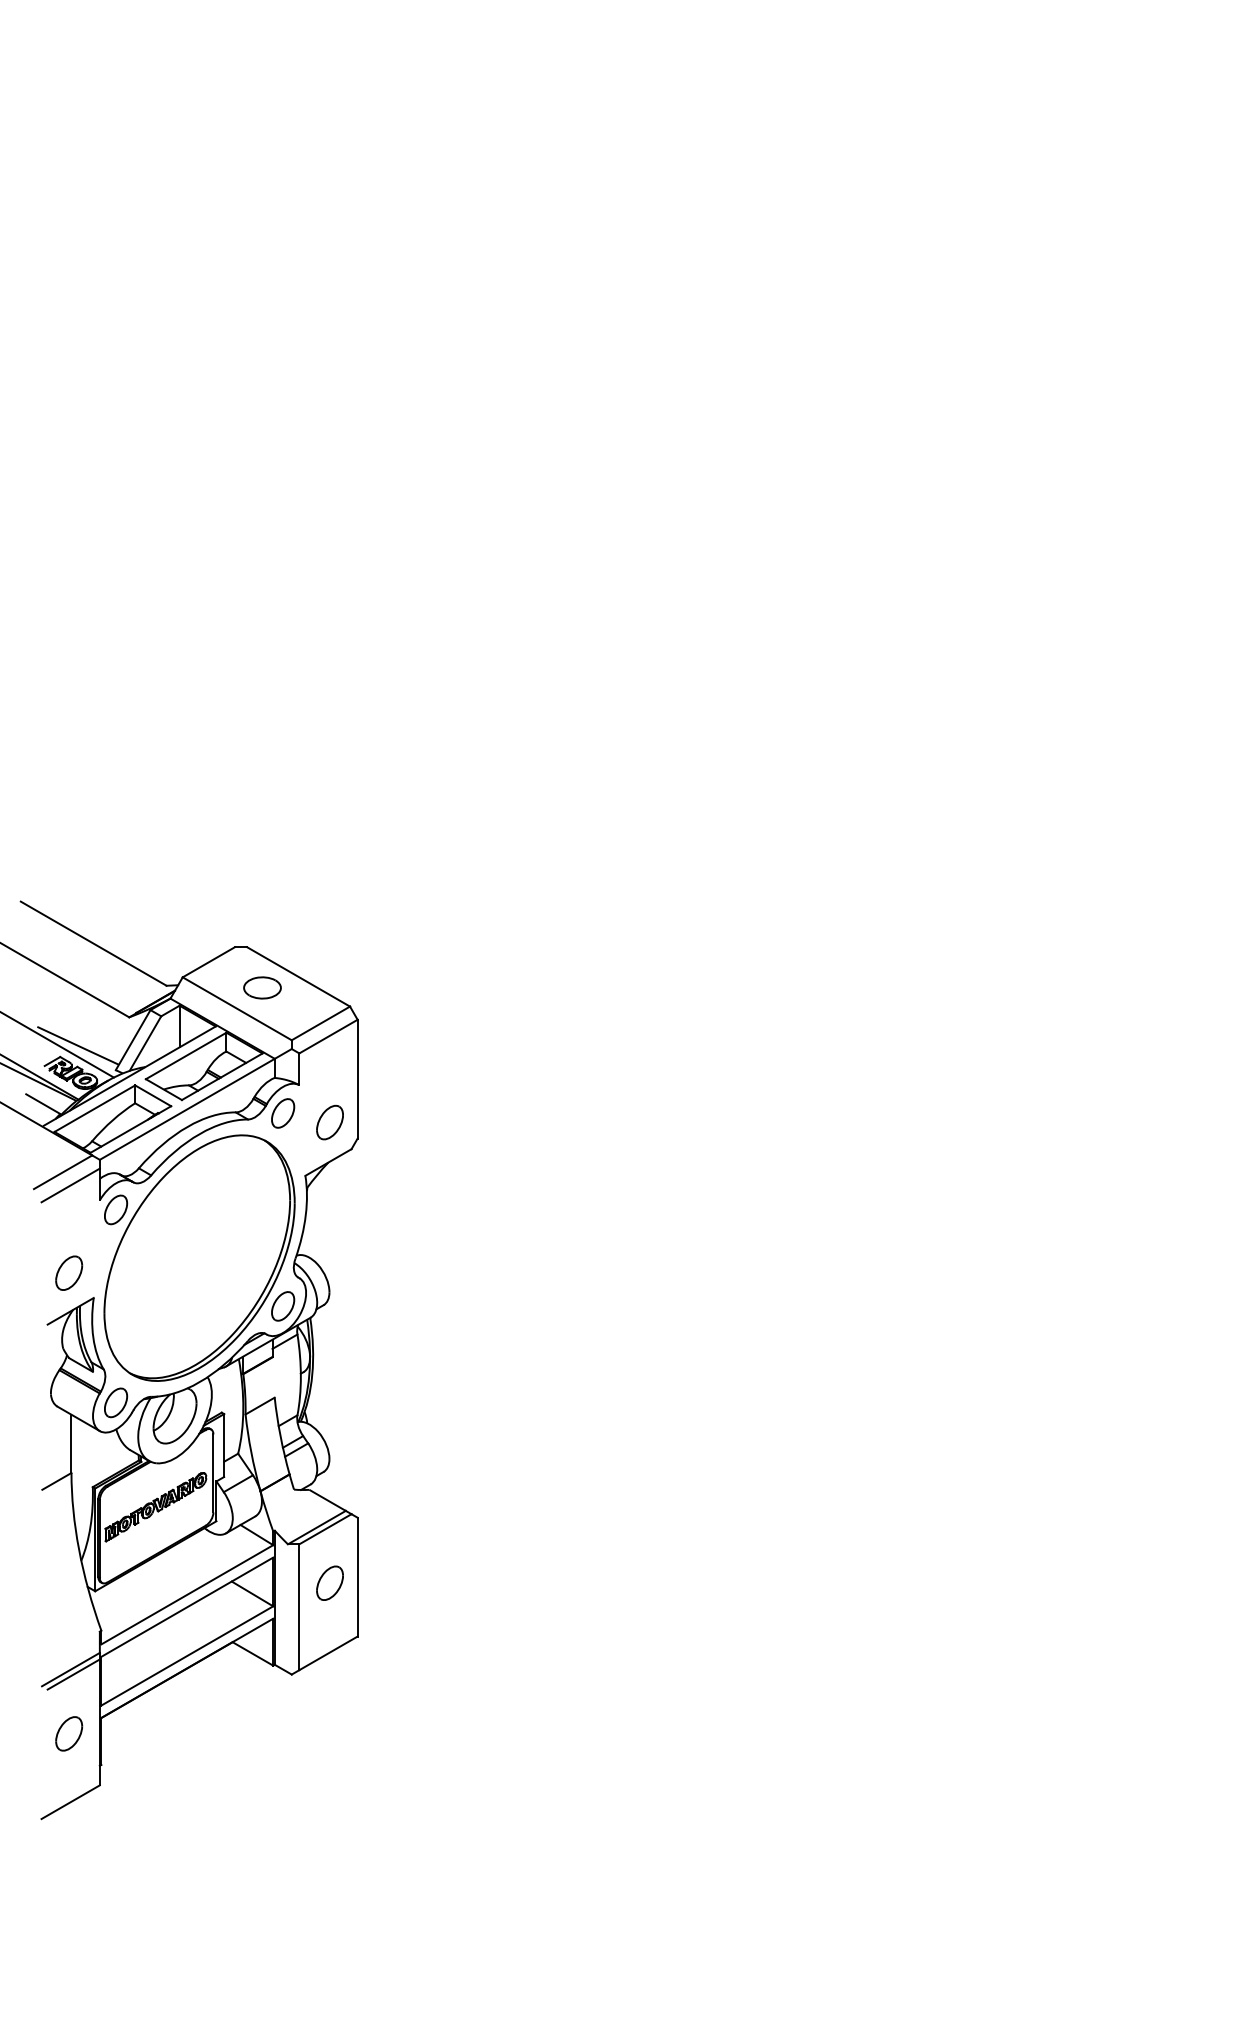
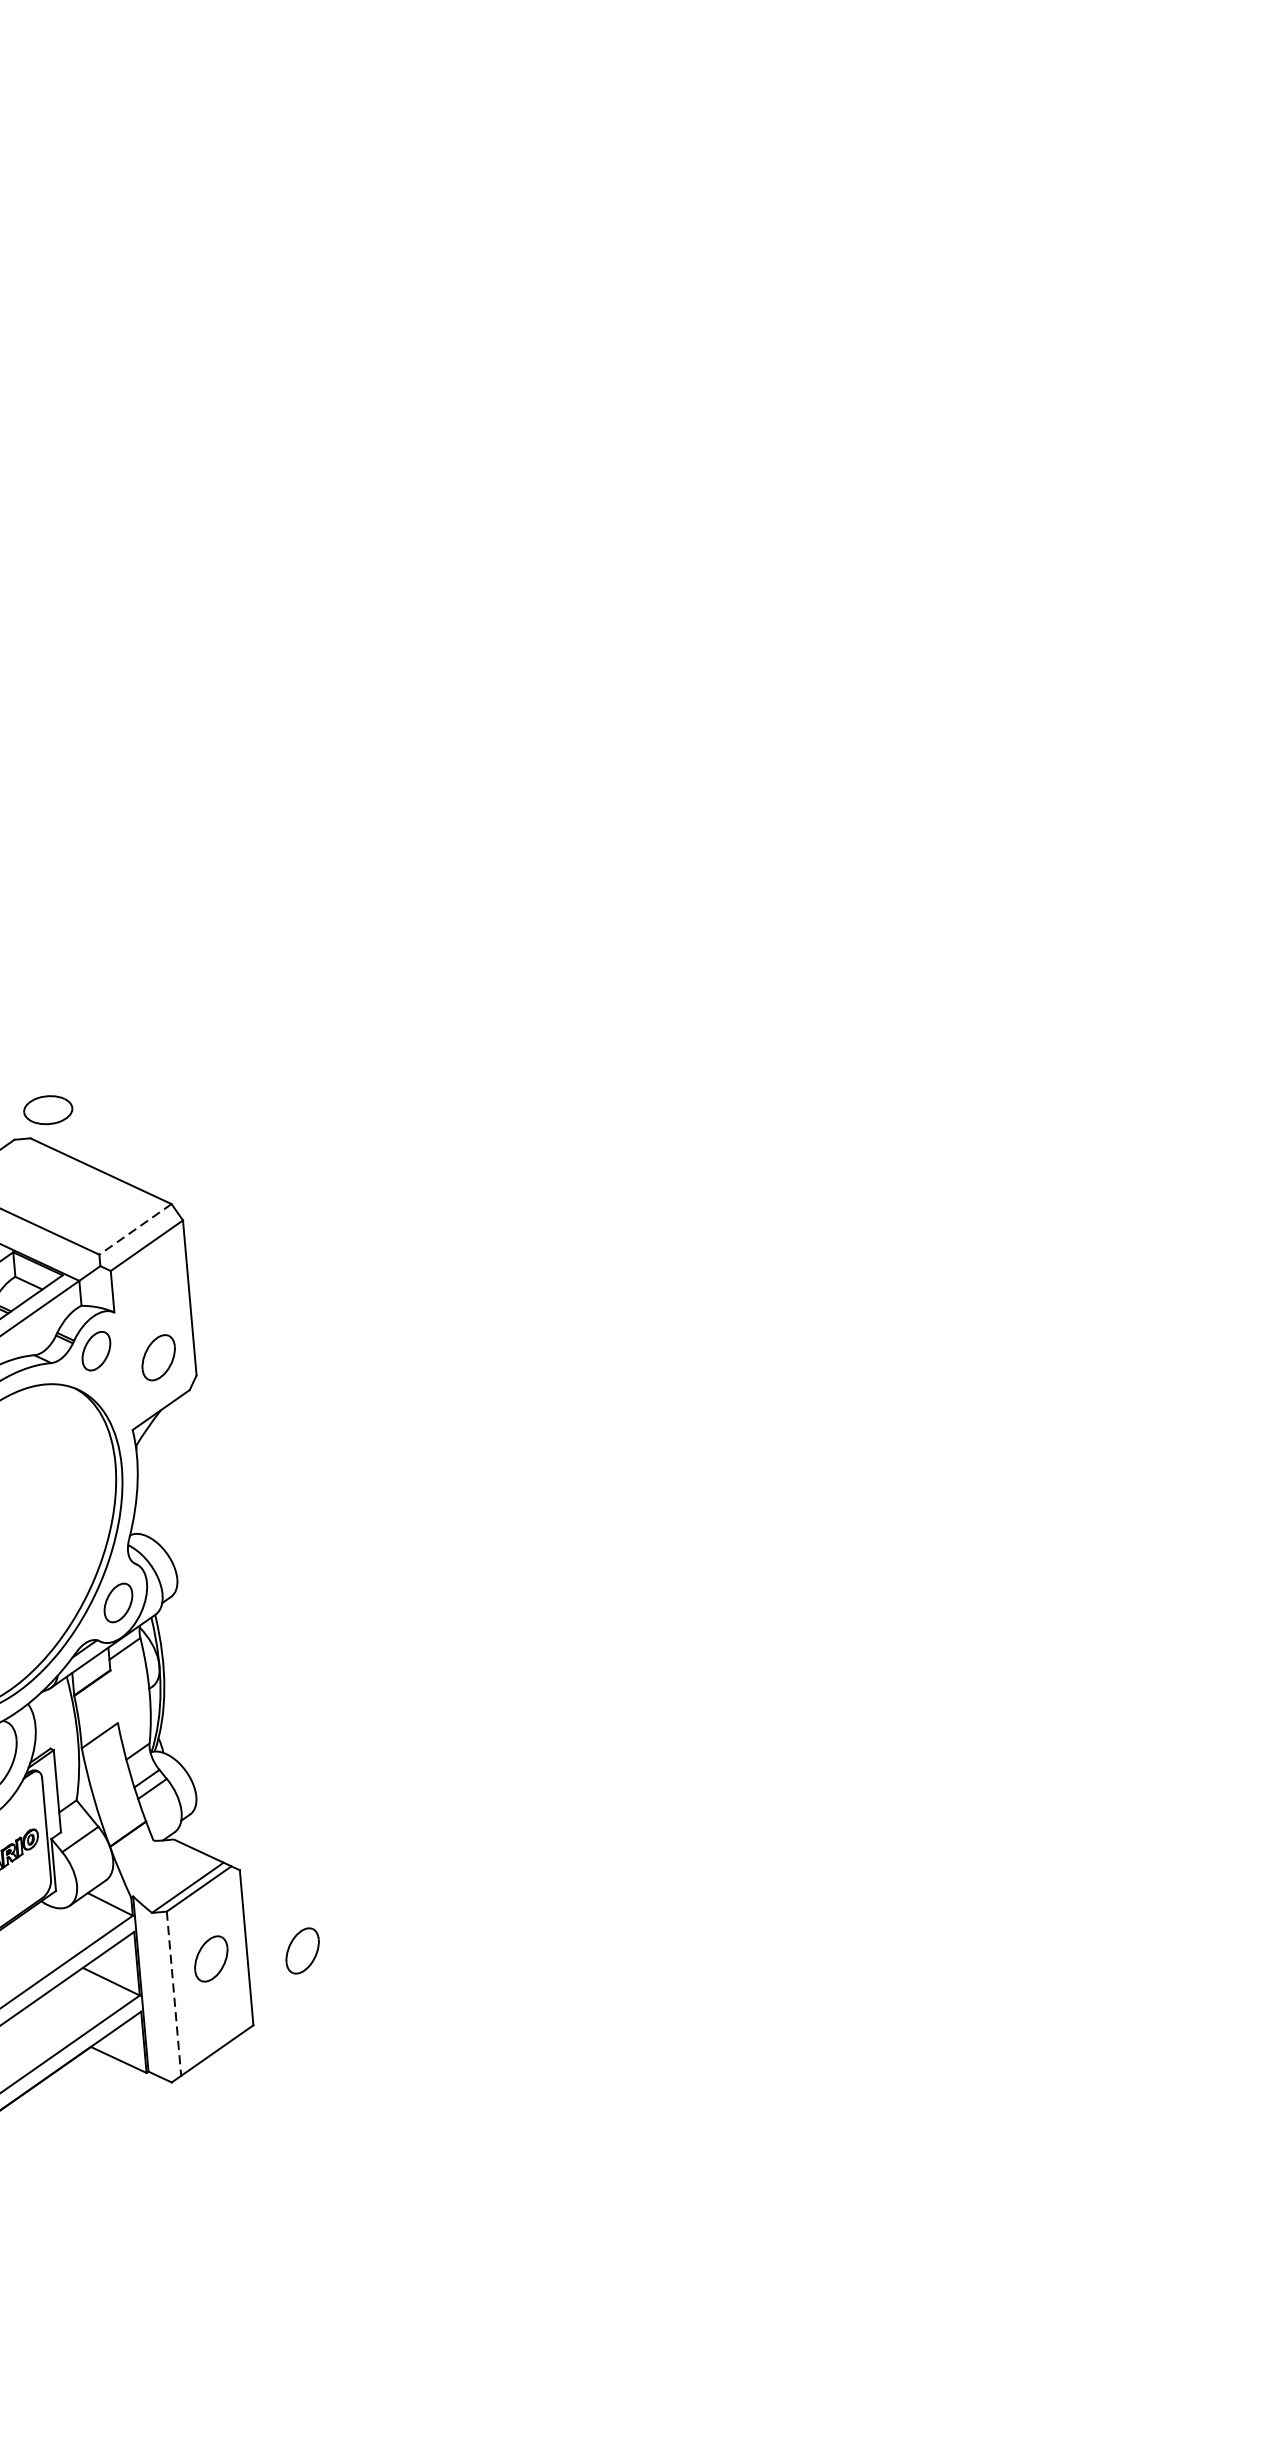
part: (262, 987) -> (48, 1109), moved
line: (320, 1023) -> (134, 1229), solid -> dashed
part: (399, 1582) -> (301, 1950), added
line: (299, 1607) -> (174, 1994), solid -> dashed

